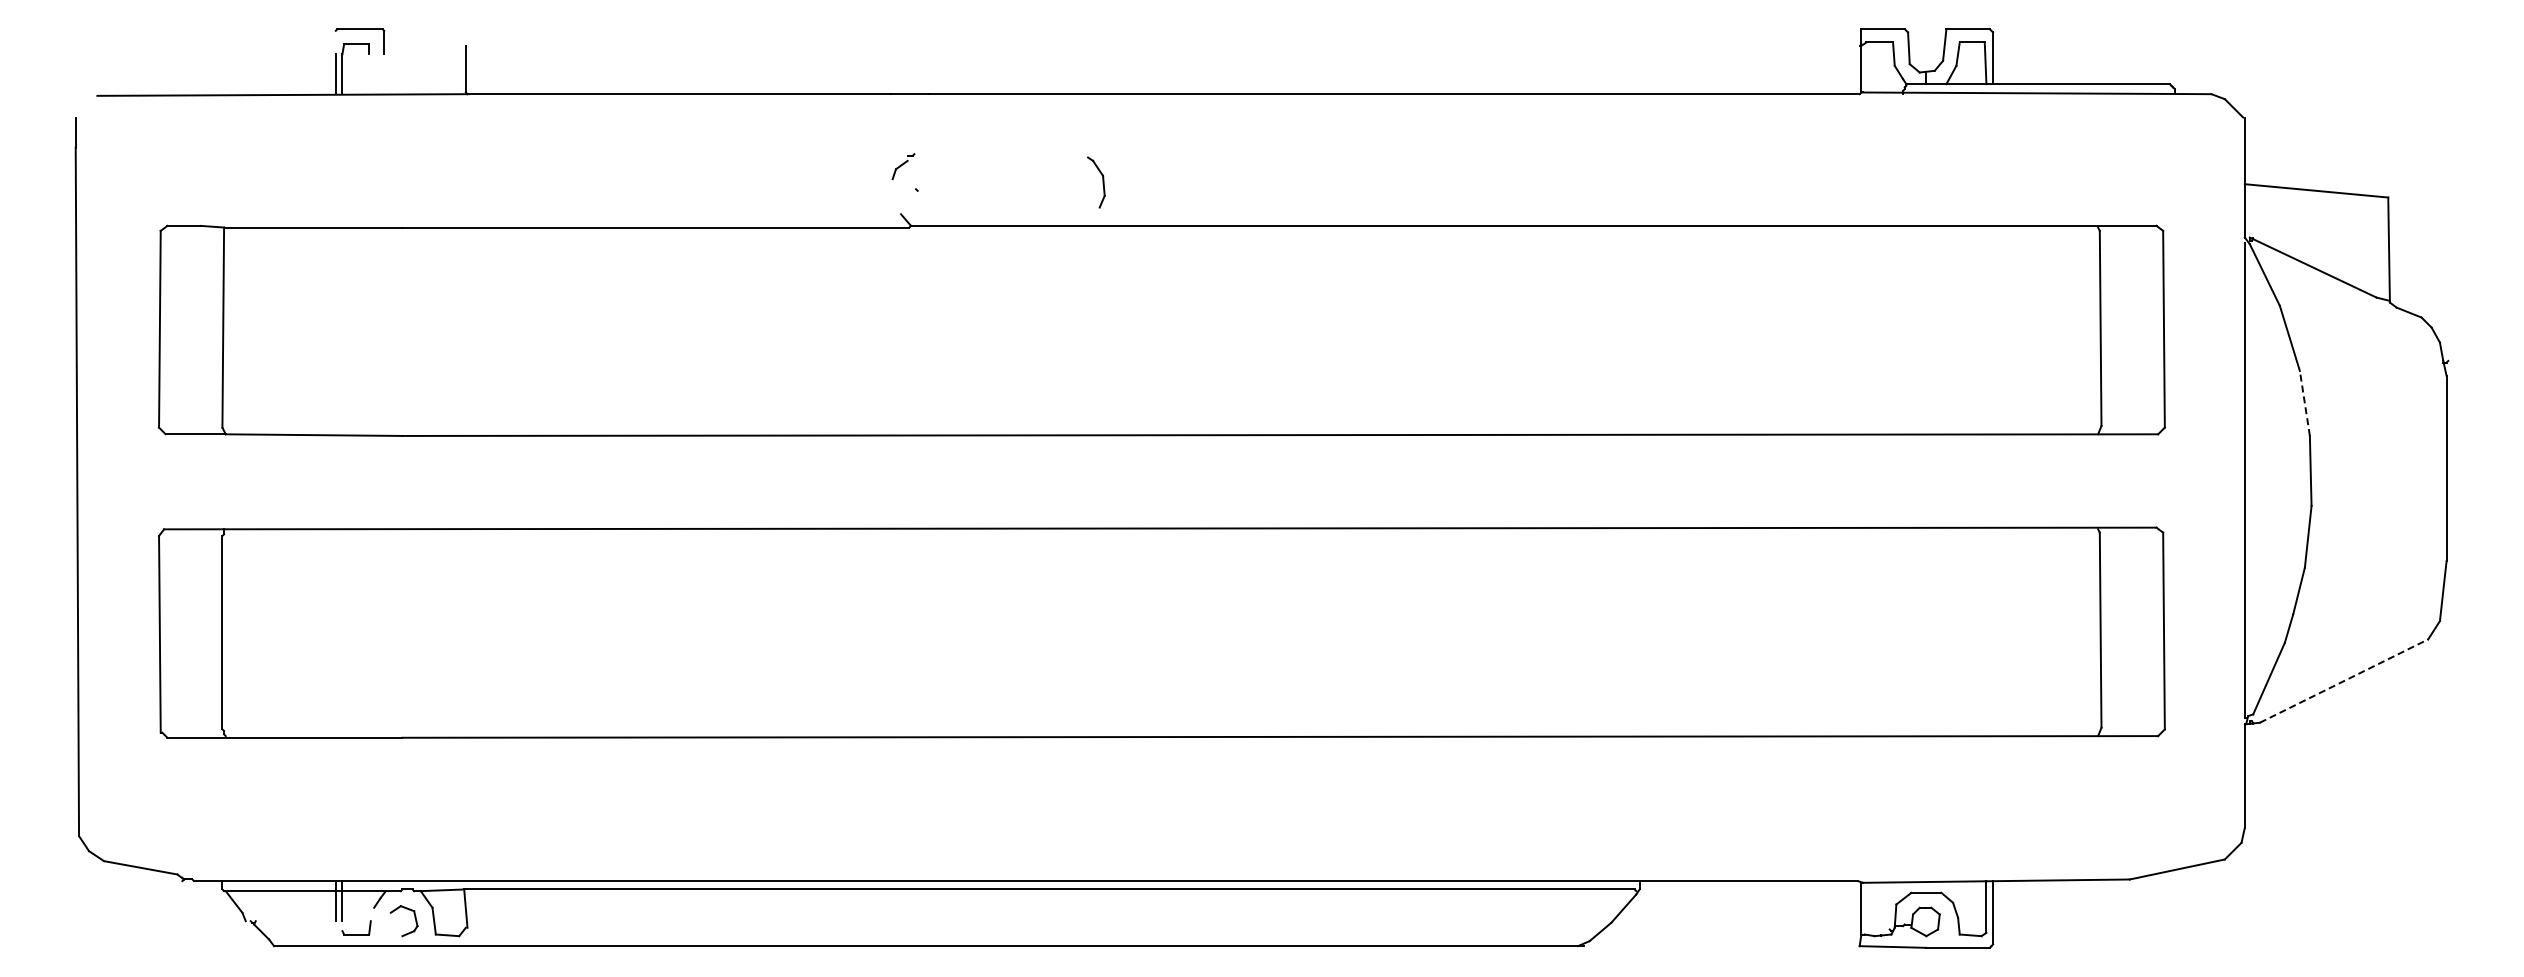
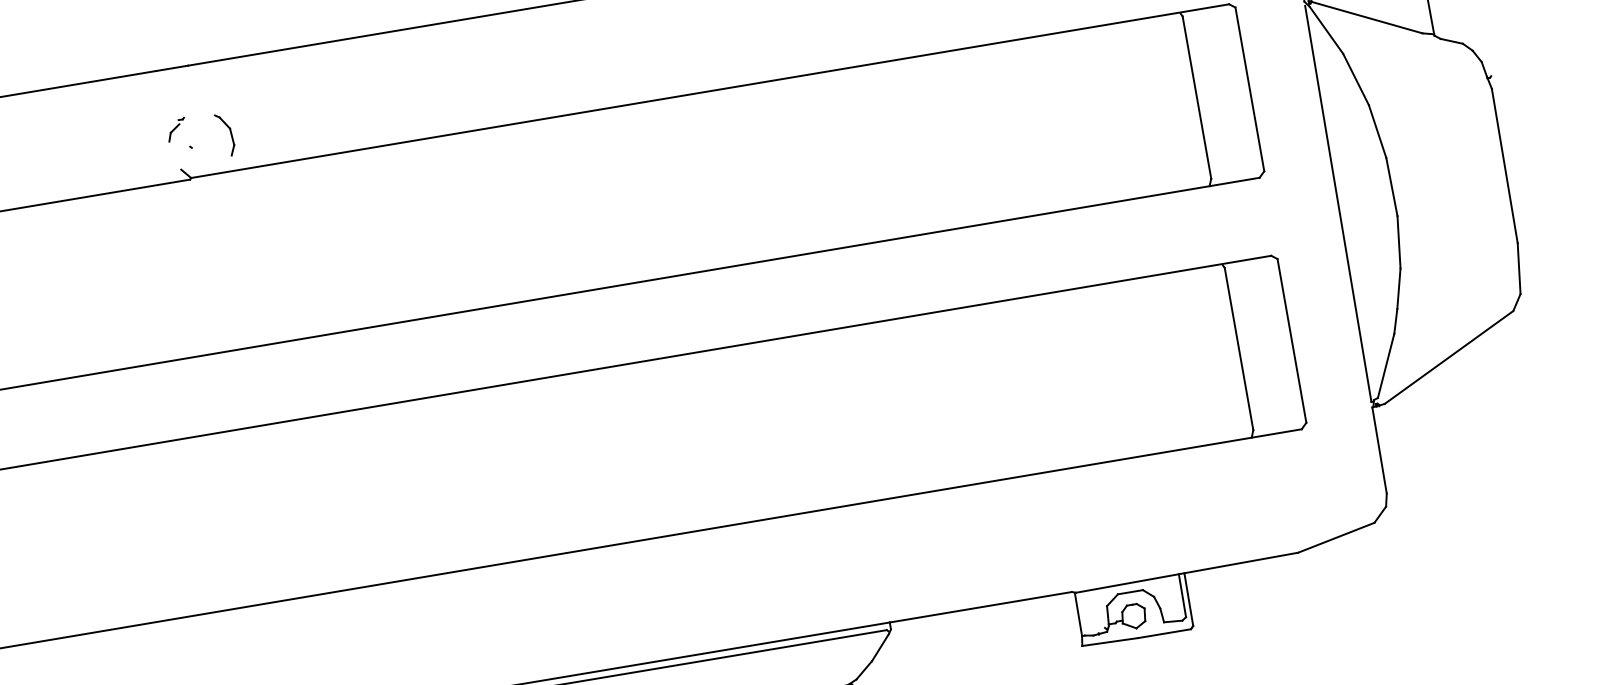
part: (1096, 182) -> (225, 135), moved
line: (2304, 403) -> (1377, 131), dashed -> solid
line: (2344, 681) -> (1449, 357), dashed -> solid

